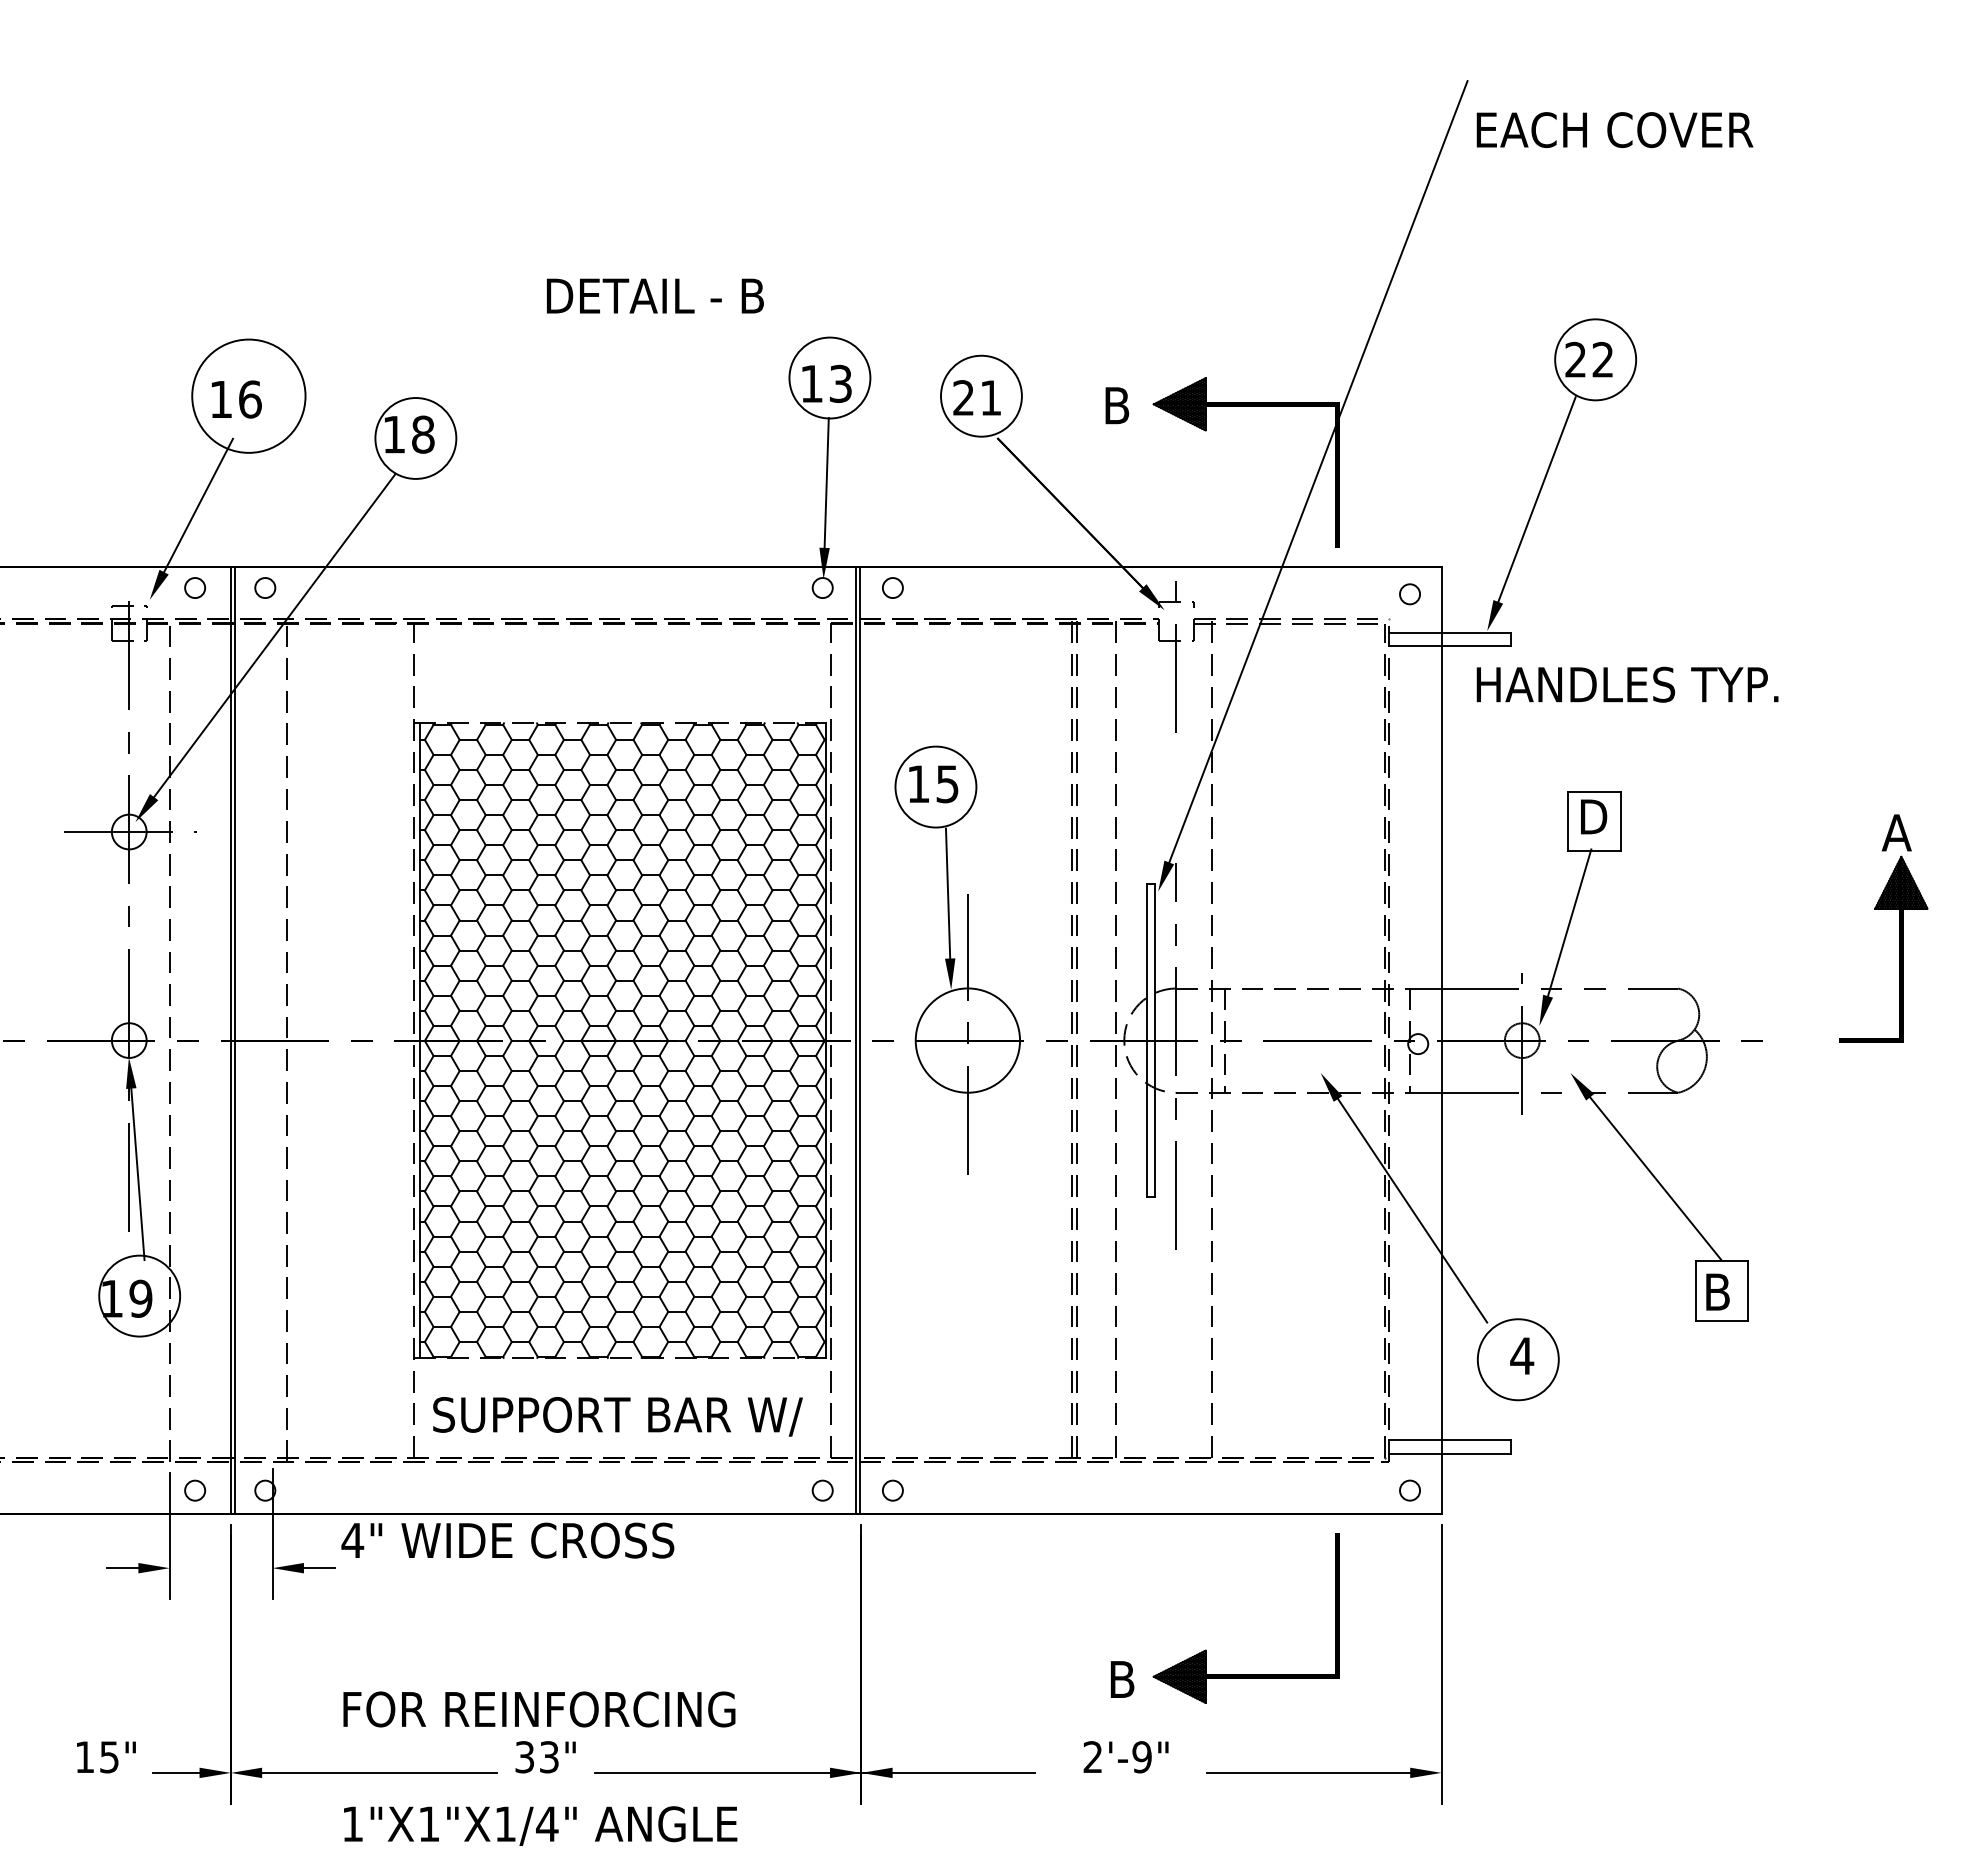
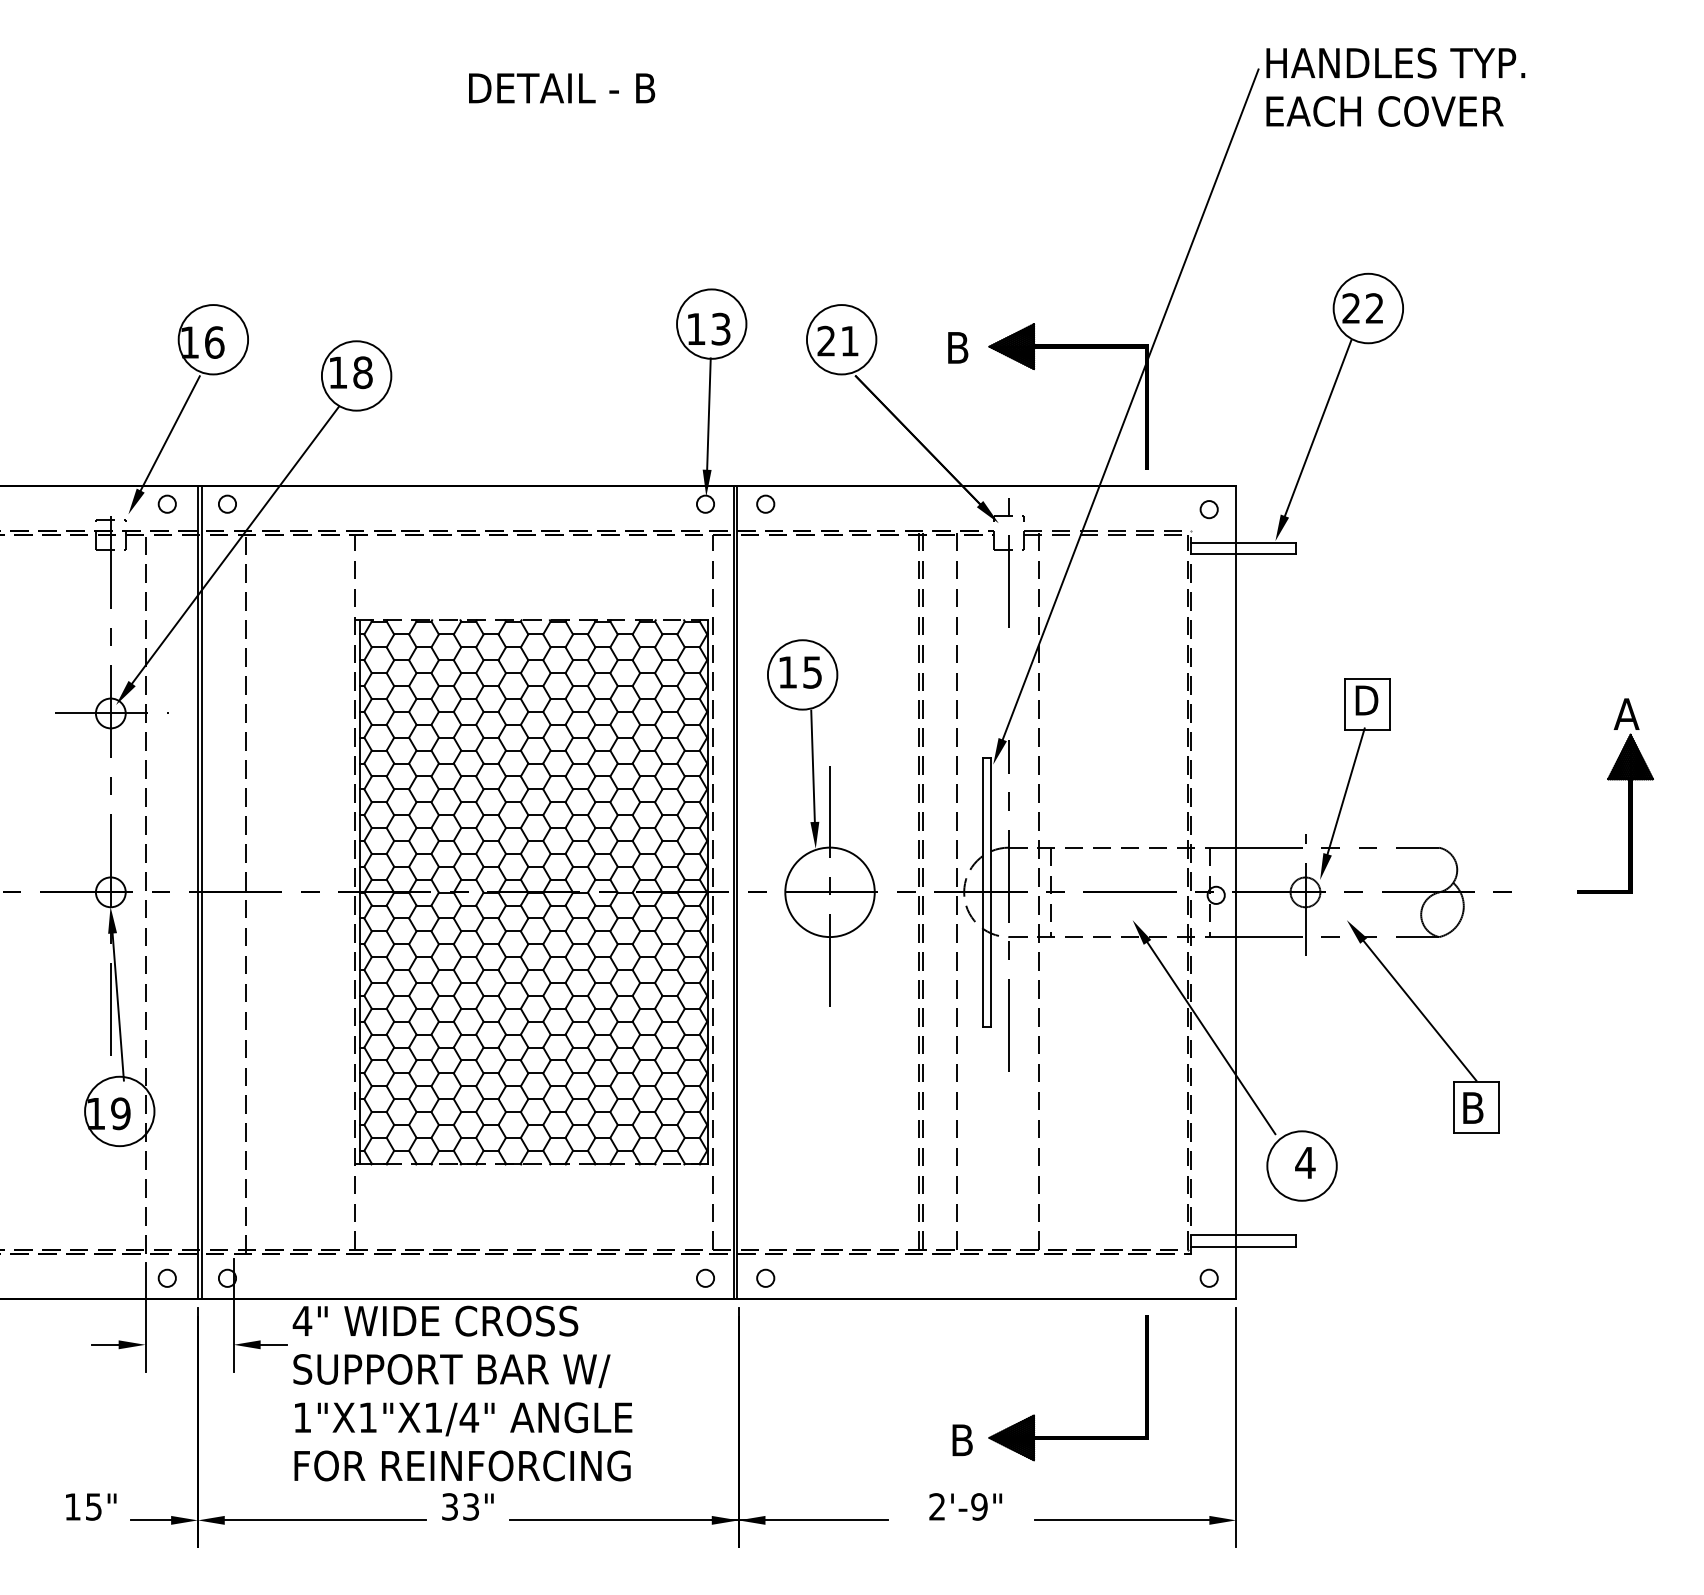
text: (655, 295) -> (562, 87), moved
circle: (248, 395) -> (213, 339), size x0.71
text: (1627, 684) -> (1395, 62), moved
text: (617, 1416) -> (451, 1370), moved
text: (540, 1825) -> (463, 1418), moved

